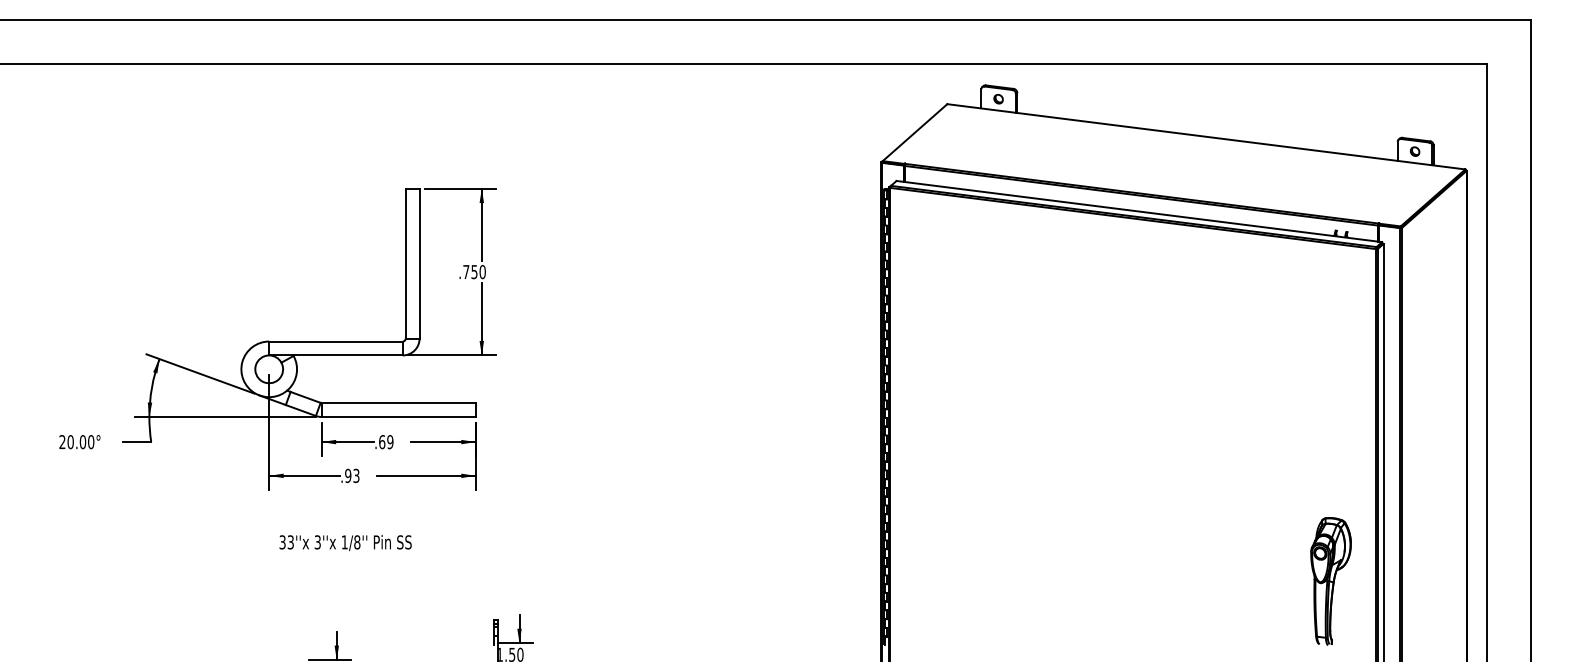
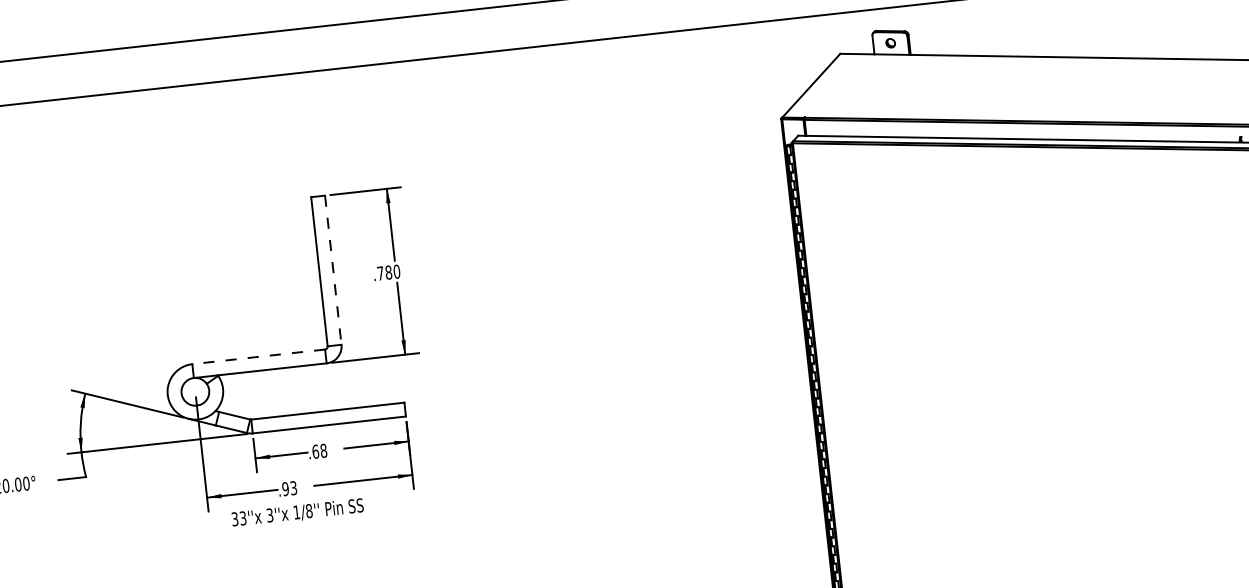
line: (419, 264) -> (333, 271), solid -> dashed
text: (474, 272) -> (388, 273), .750 -> .780
line: (336, 341) -> (259, 356), solid -> dashed
text: (390, 442) -> (323, 451), .69 -> .68
text: (345, 542) -> (297, 512), moved

